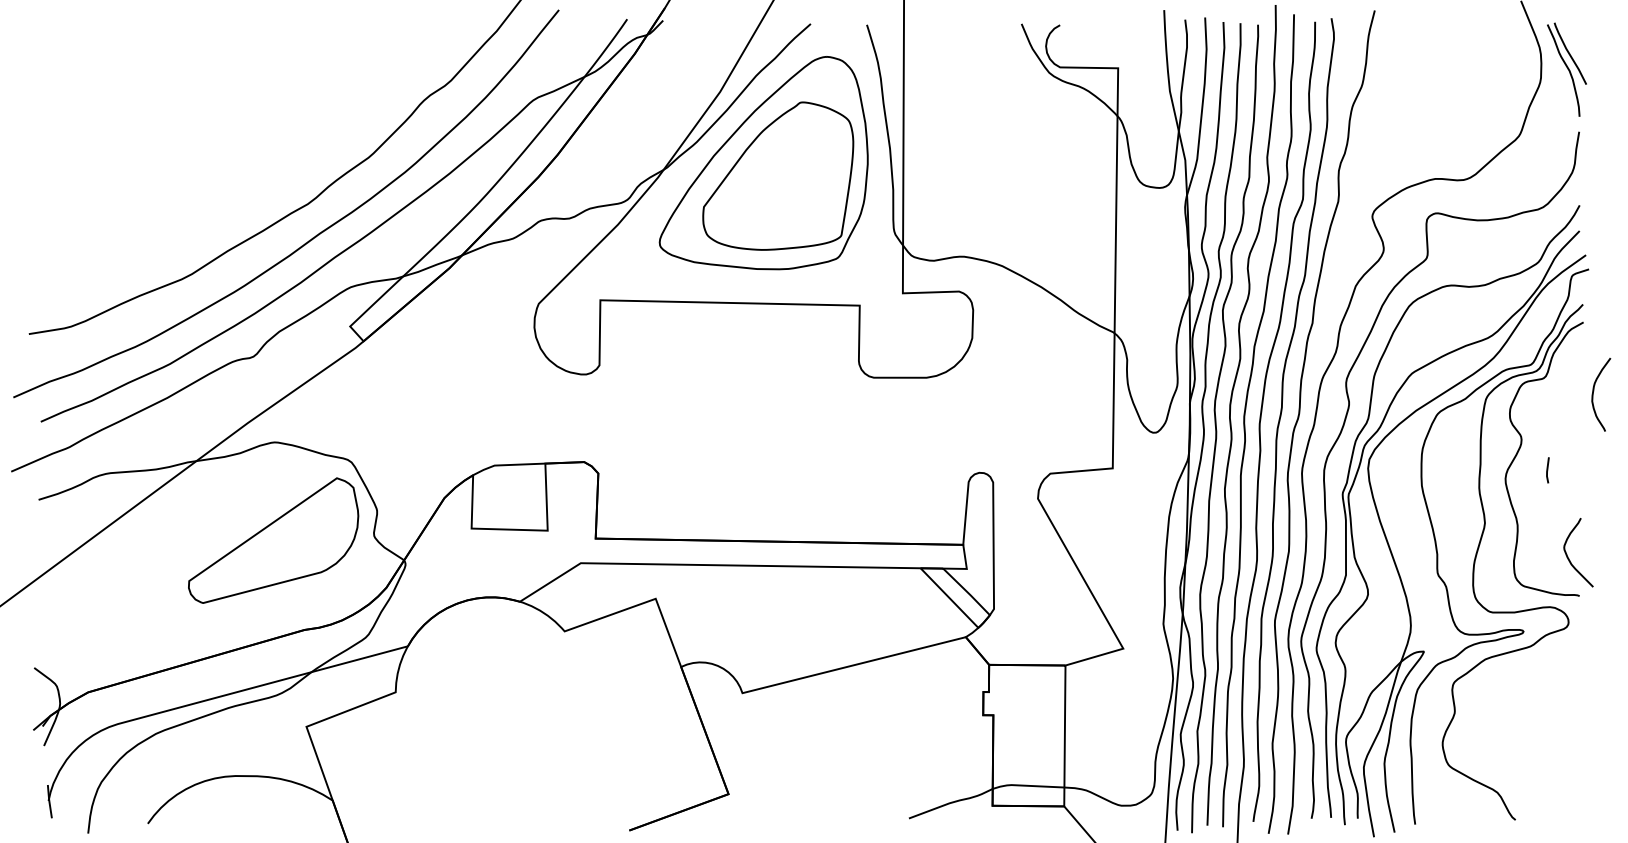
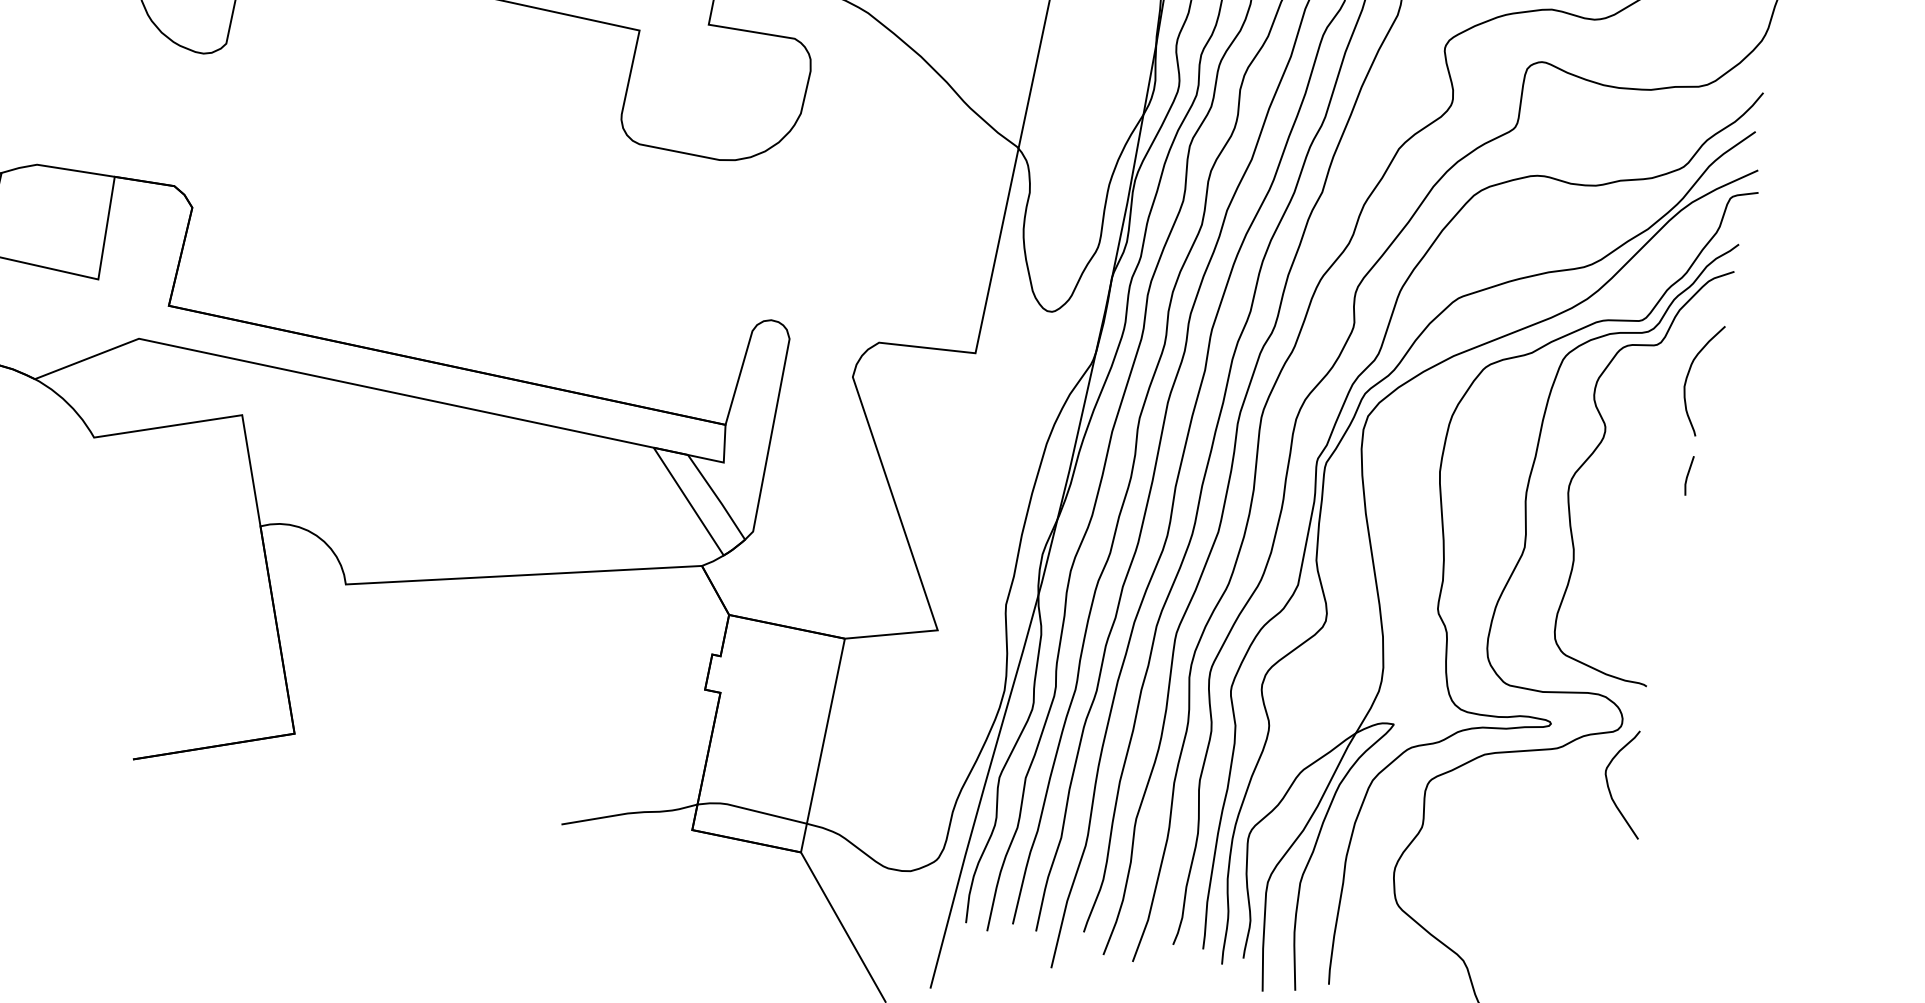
curve: (1594, 391) -> (1690, 372), moved
line: (1547, 470) -> (1687, 475), moved
curve: (1568, 556) -> (1609, 785), moved

